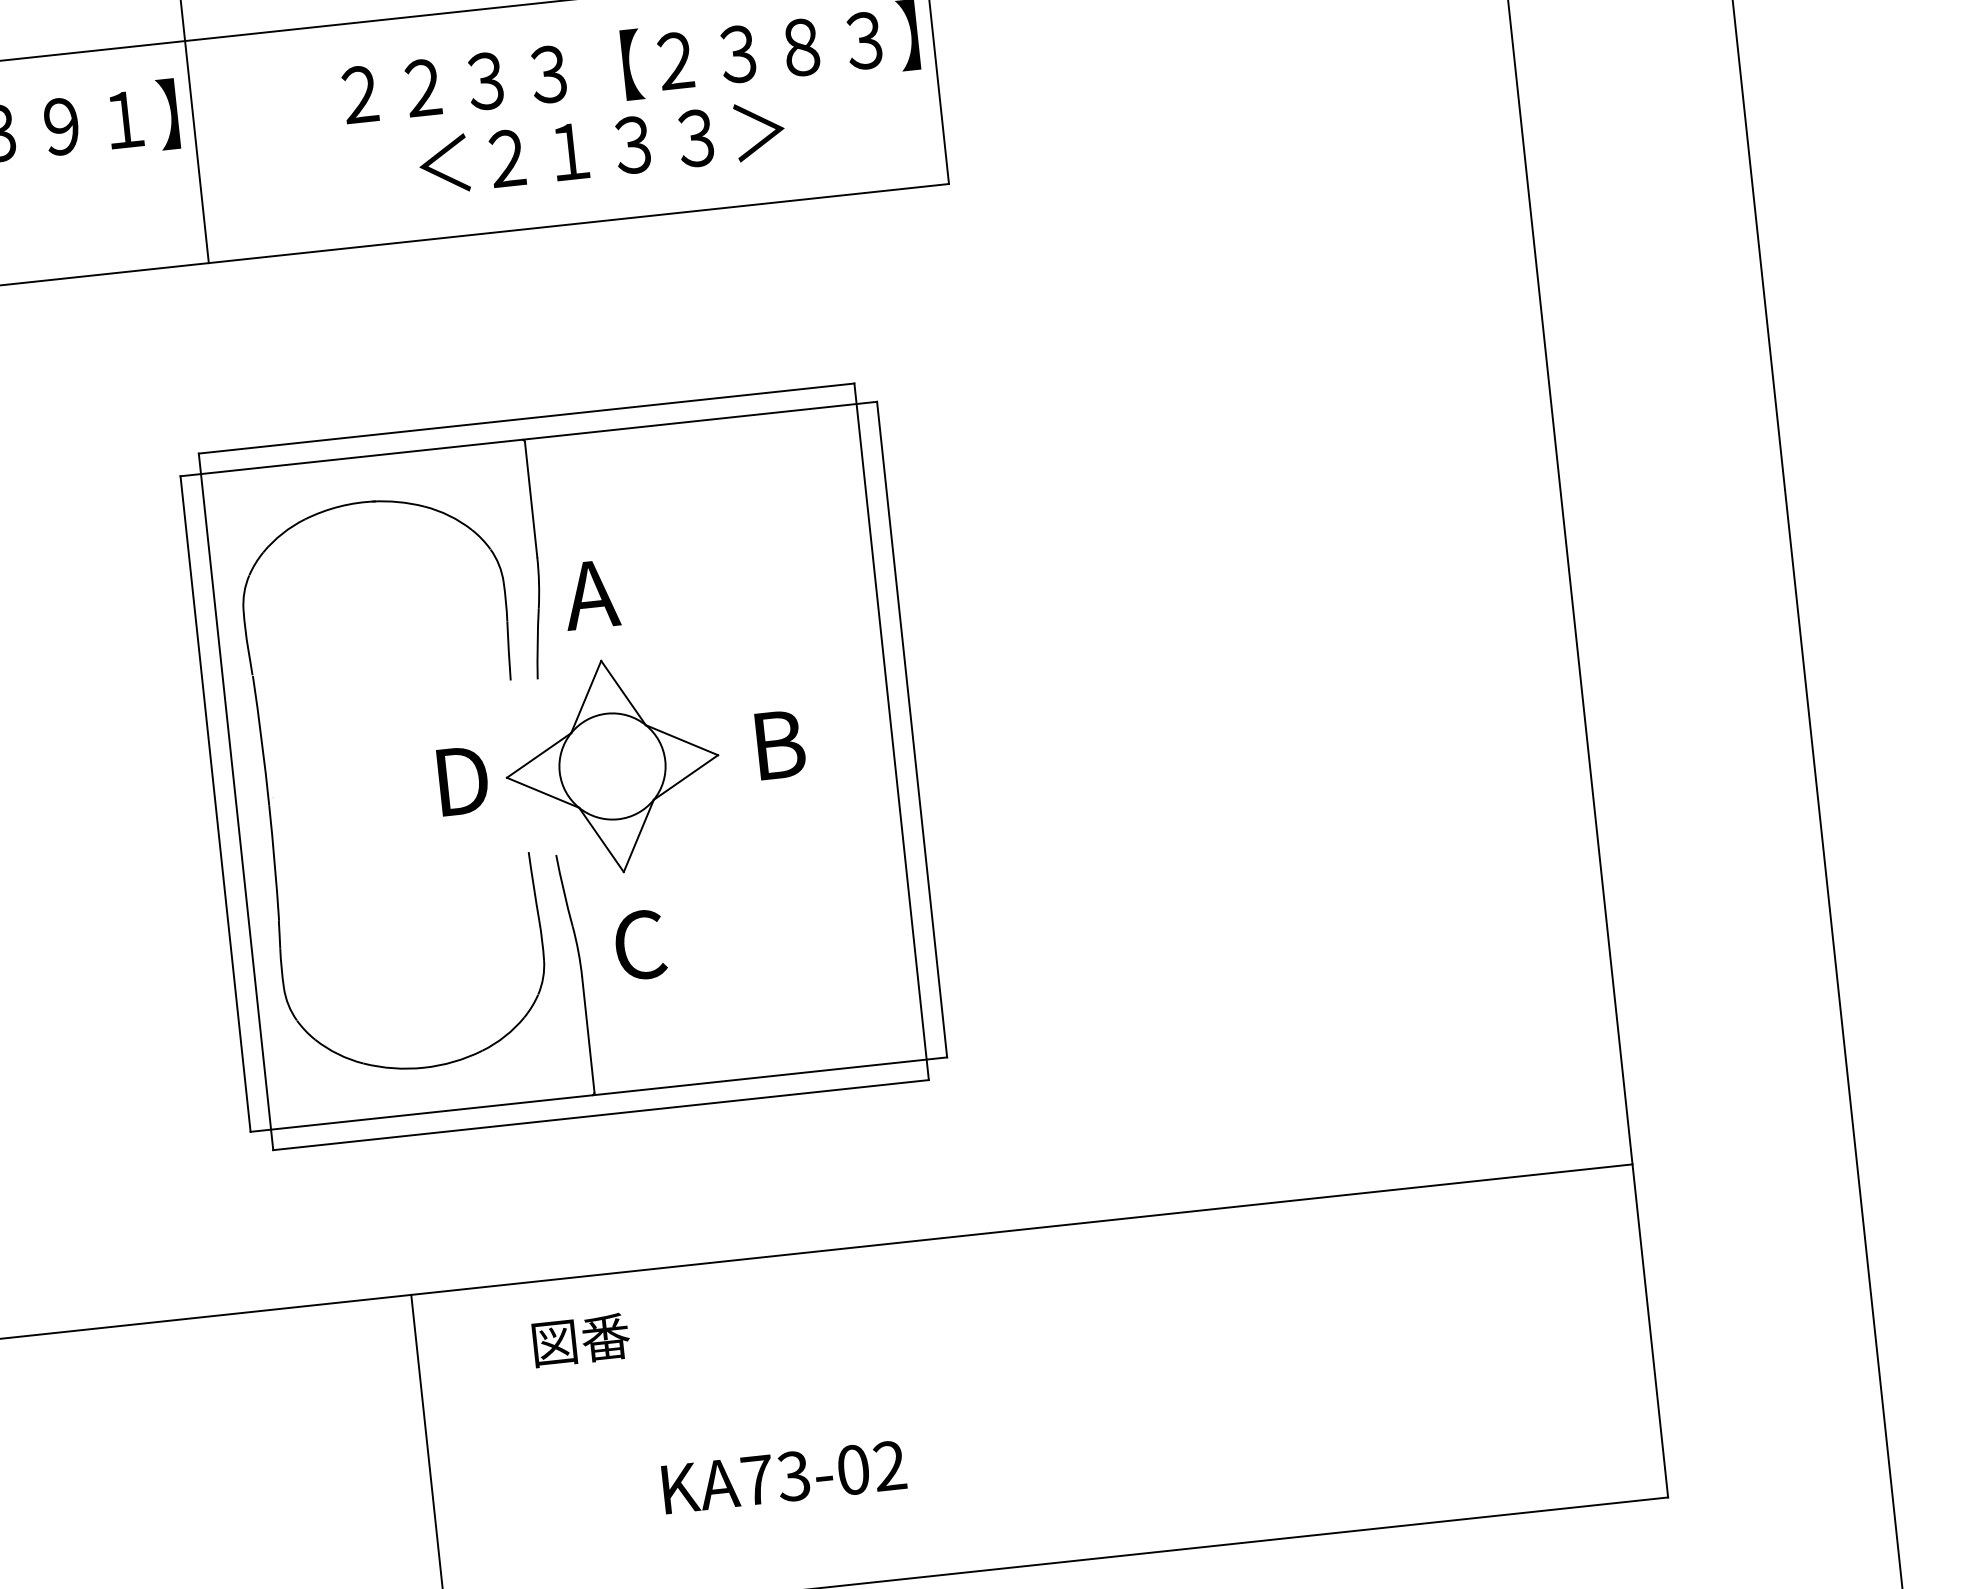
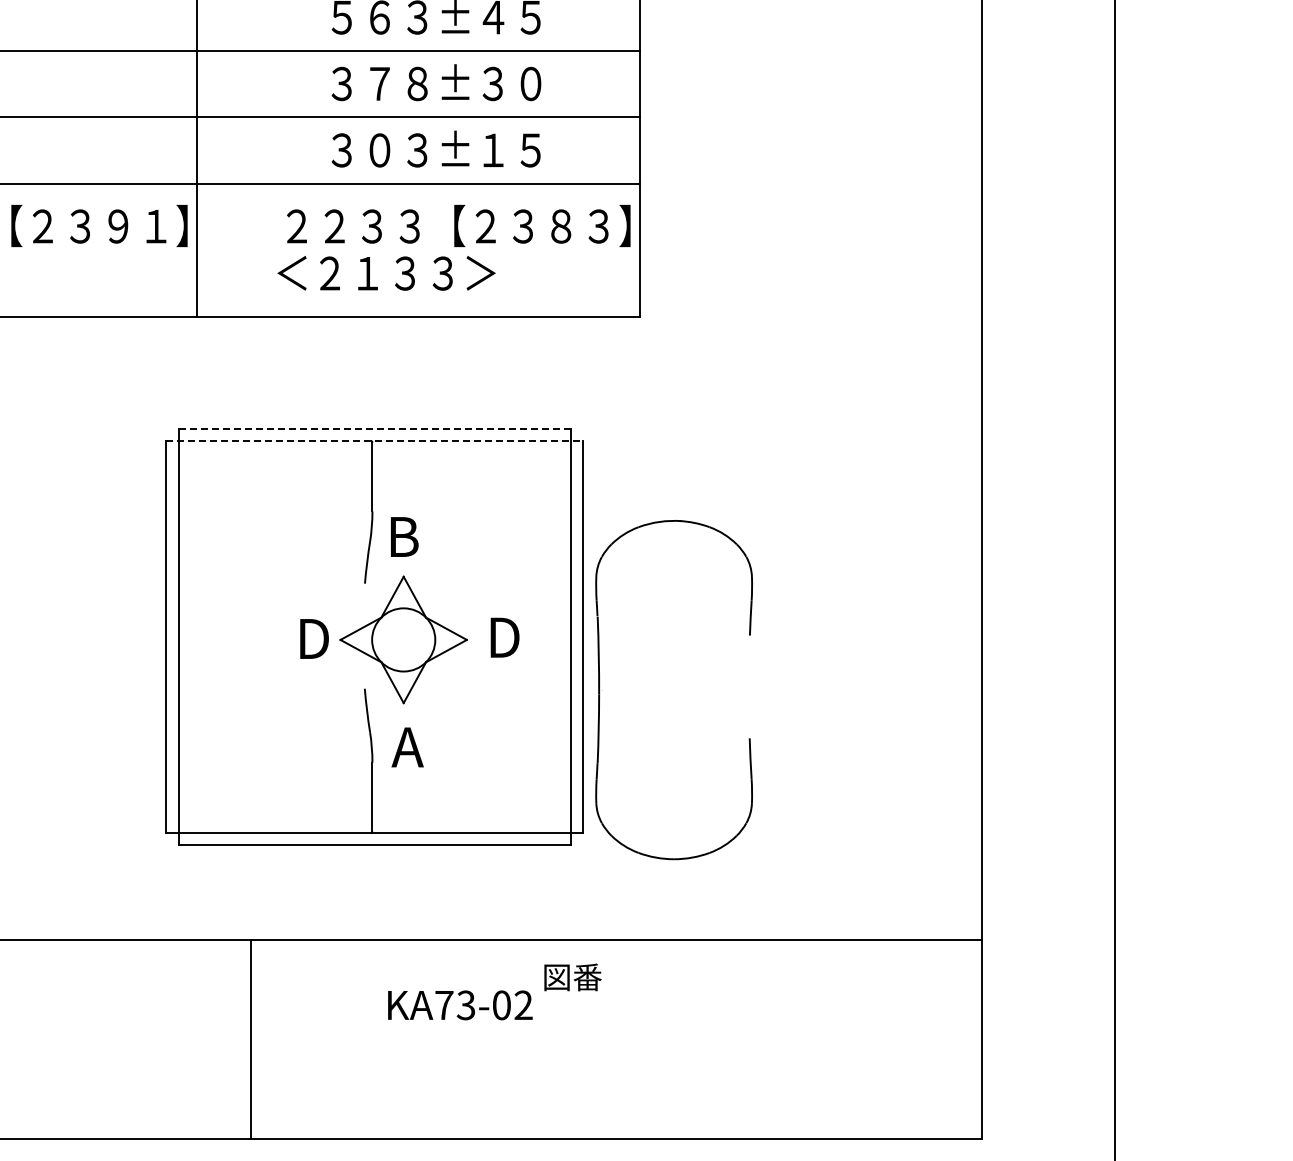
text: (601, 148) -> (386, 273), moved
line: (525, 418) -> (374, 428), solid -> dashed
line: (529, 438) -> (375, 440), solid -> dashed
text: (590, 594) -> (401, 536), A -> B
text: (785, 743) -> (507, 637), B -> D
part: (269, 799) -> (599, 690), moved
text: (637, 943) -> (407, 746), C -> A
text: (580, 1340) -> (572, 977), moved
text: (784, 1477) -> (460, 1005), moved

